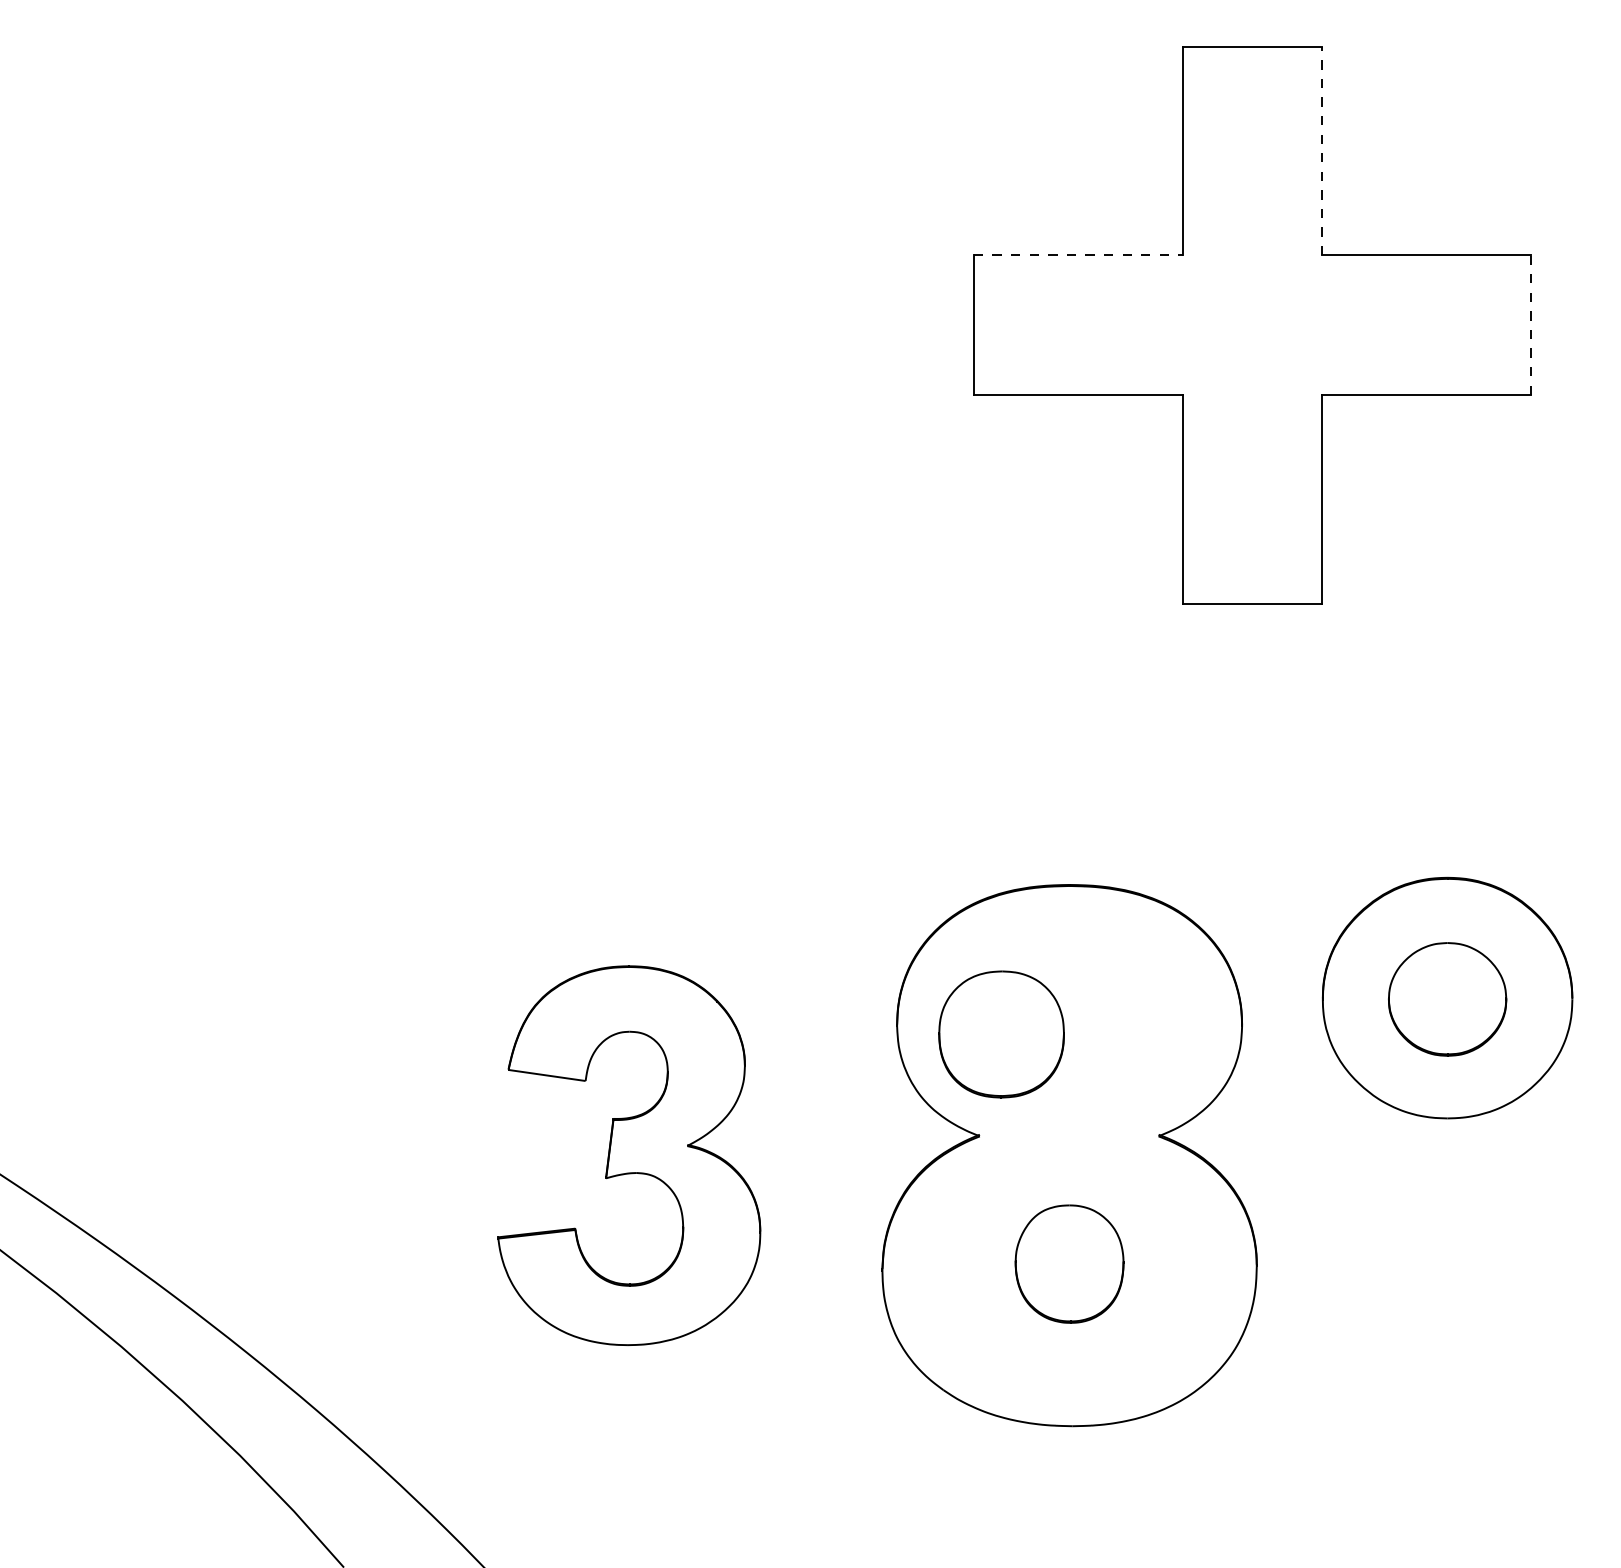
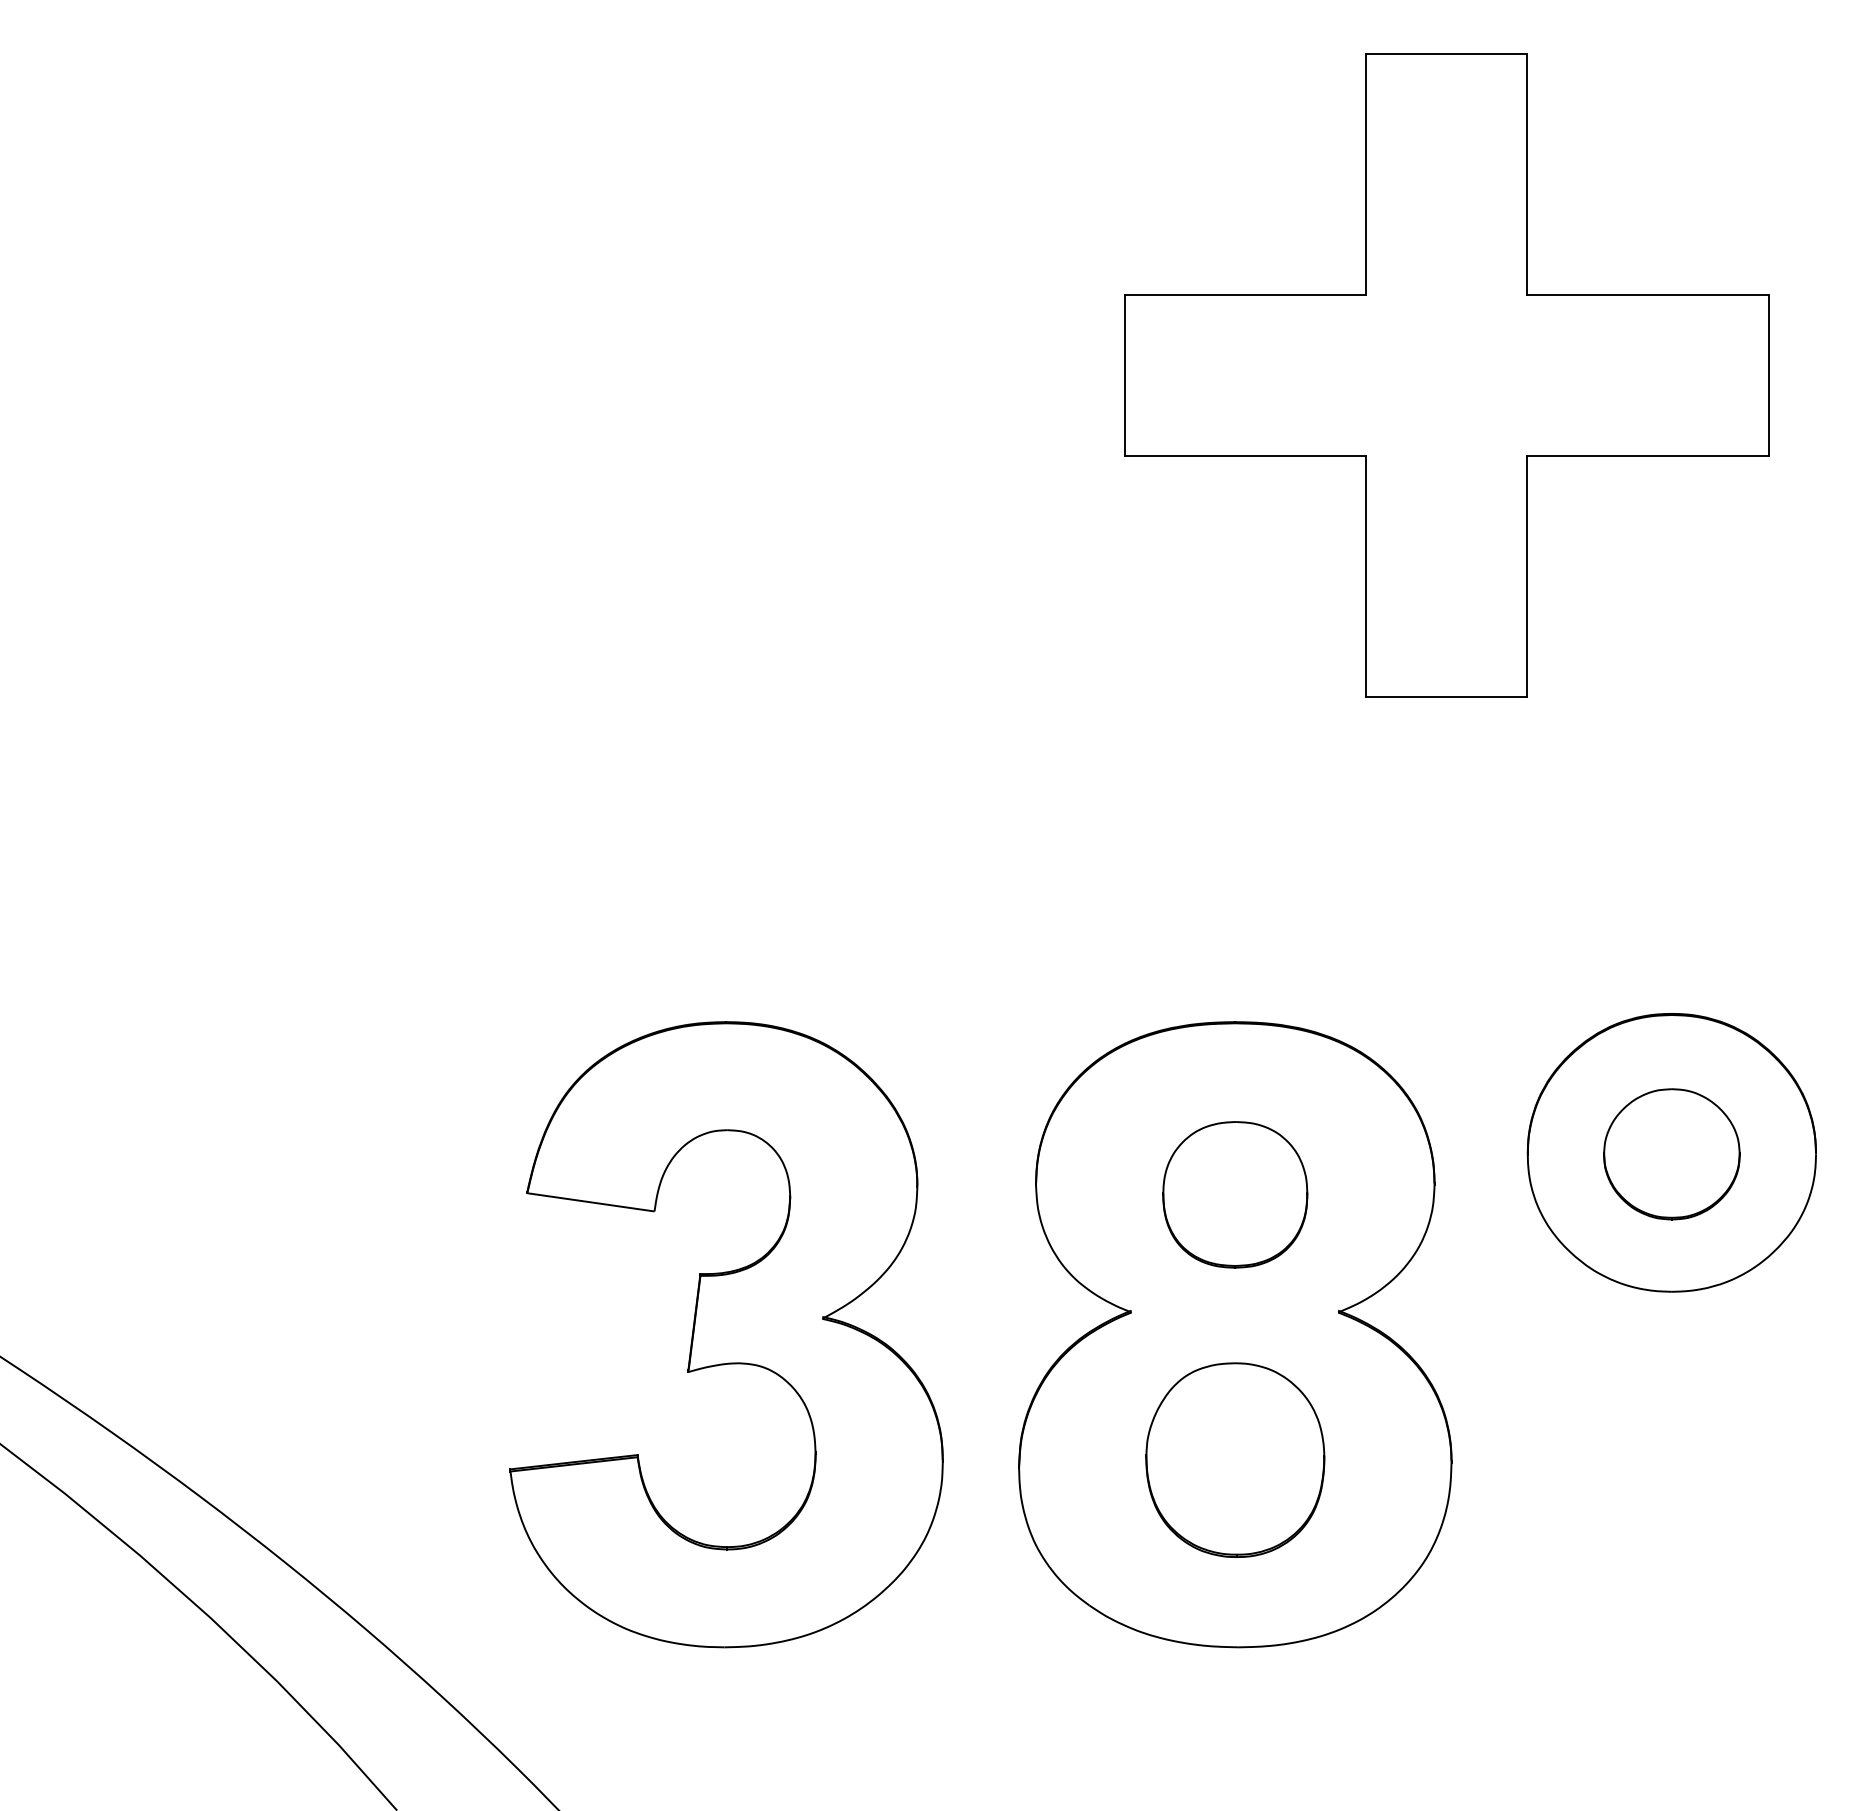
line: (1322, 150) -> (1527, 173), dashed -> solid
line: (1078, 255) -> (1245, 295), dashed -> solid
line: (1531, 325) -> (1768, 375), dashed -> solid
part: (1001, 1034) -> (1235, 1194), moved
part: (629, 1155) -> (726, 1334), size x1.43
part: (1069, 1263) -> (1235, 1459), size x1.43

